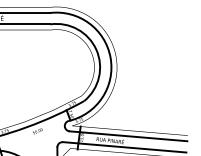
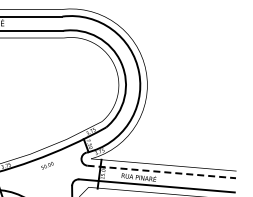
line: (129, 136) -> (162, 172), solid -> dashed

